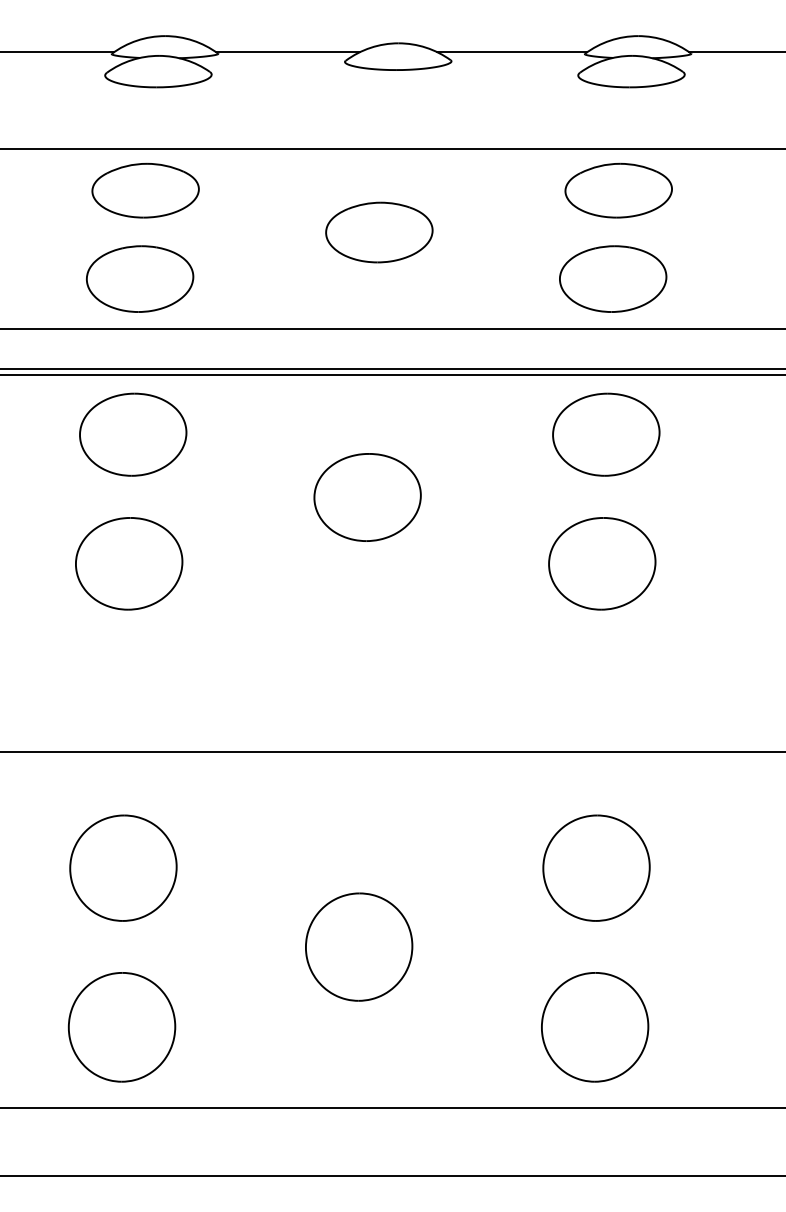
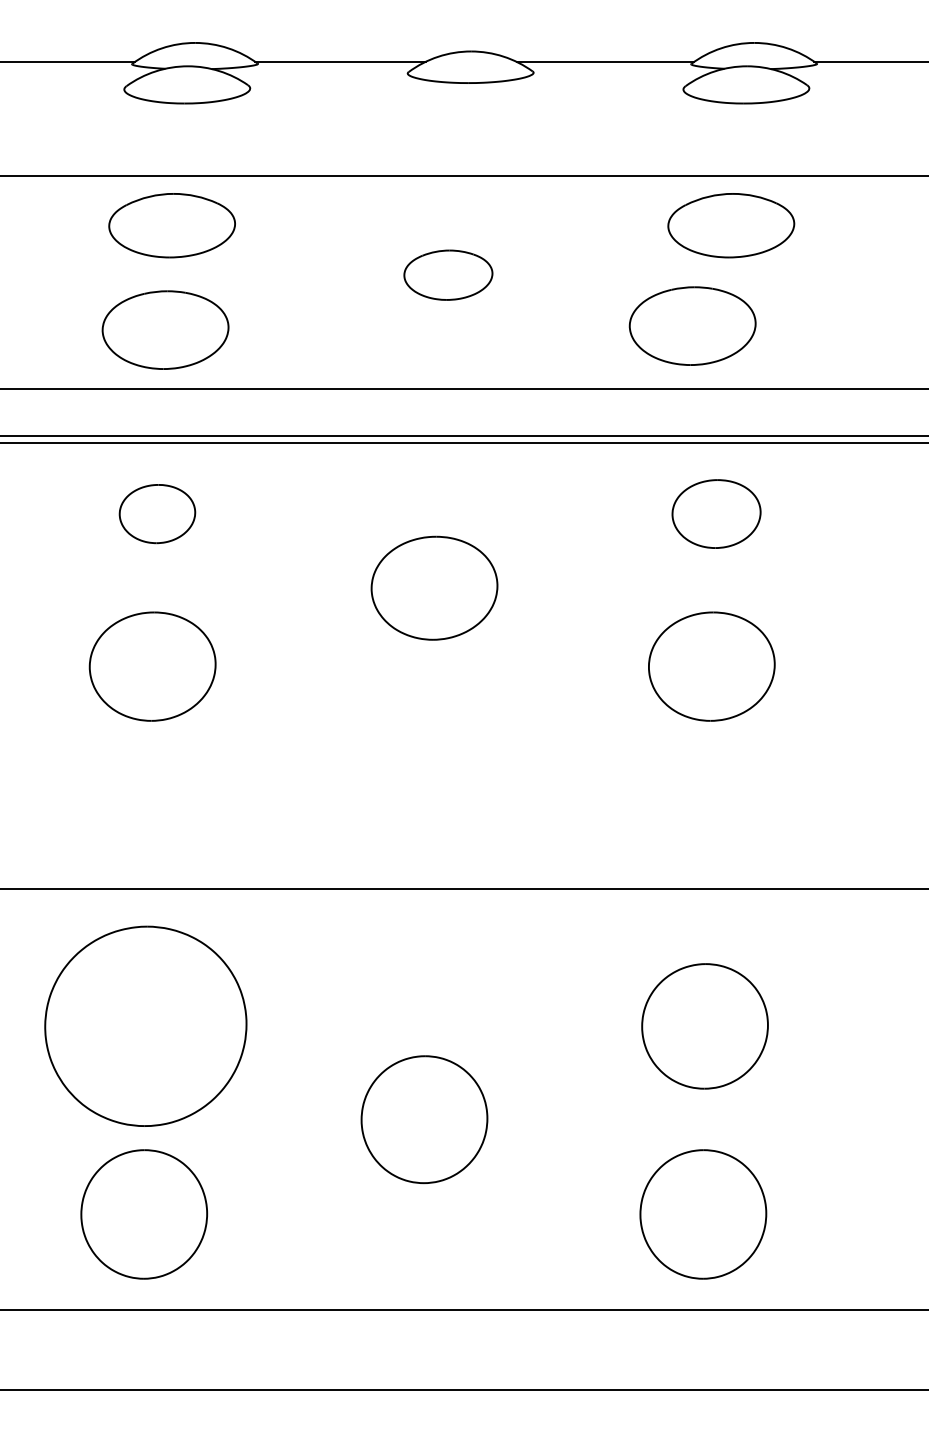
part: (379, 232) -> (448, 275), size x0.7
part: (612, 278) -> (692, 325), moved
part: (133, 434) -> (157, 513), size x0.6
part: (606, 434) -> (716, 513), size x0.7
part: (123, 868) -> (145, 1026), size x1.6

